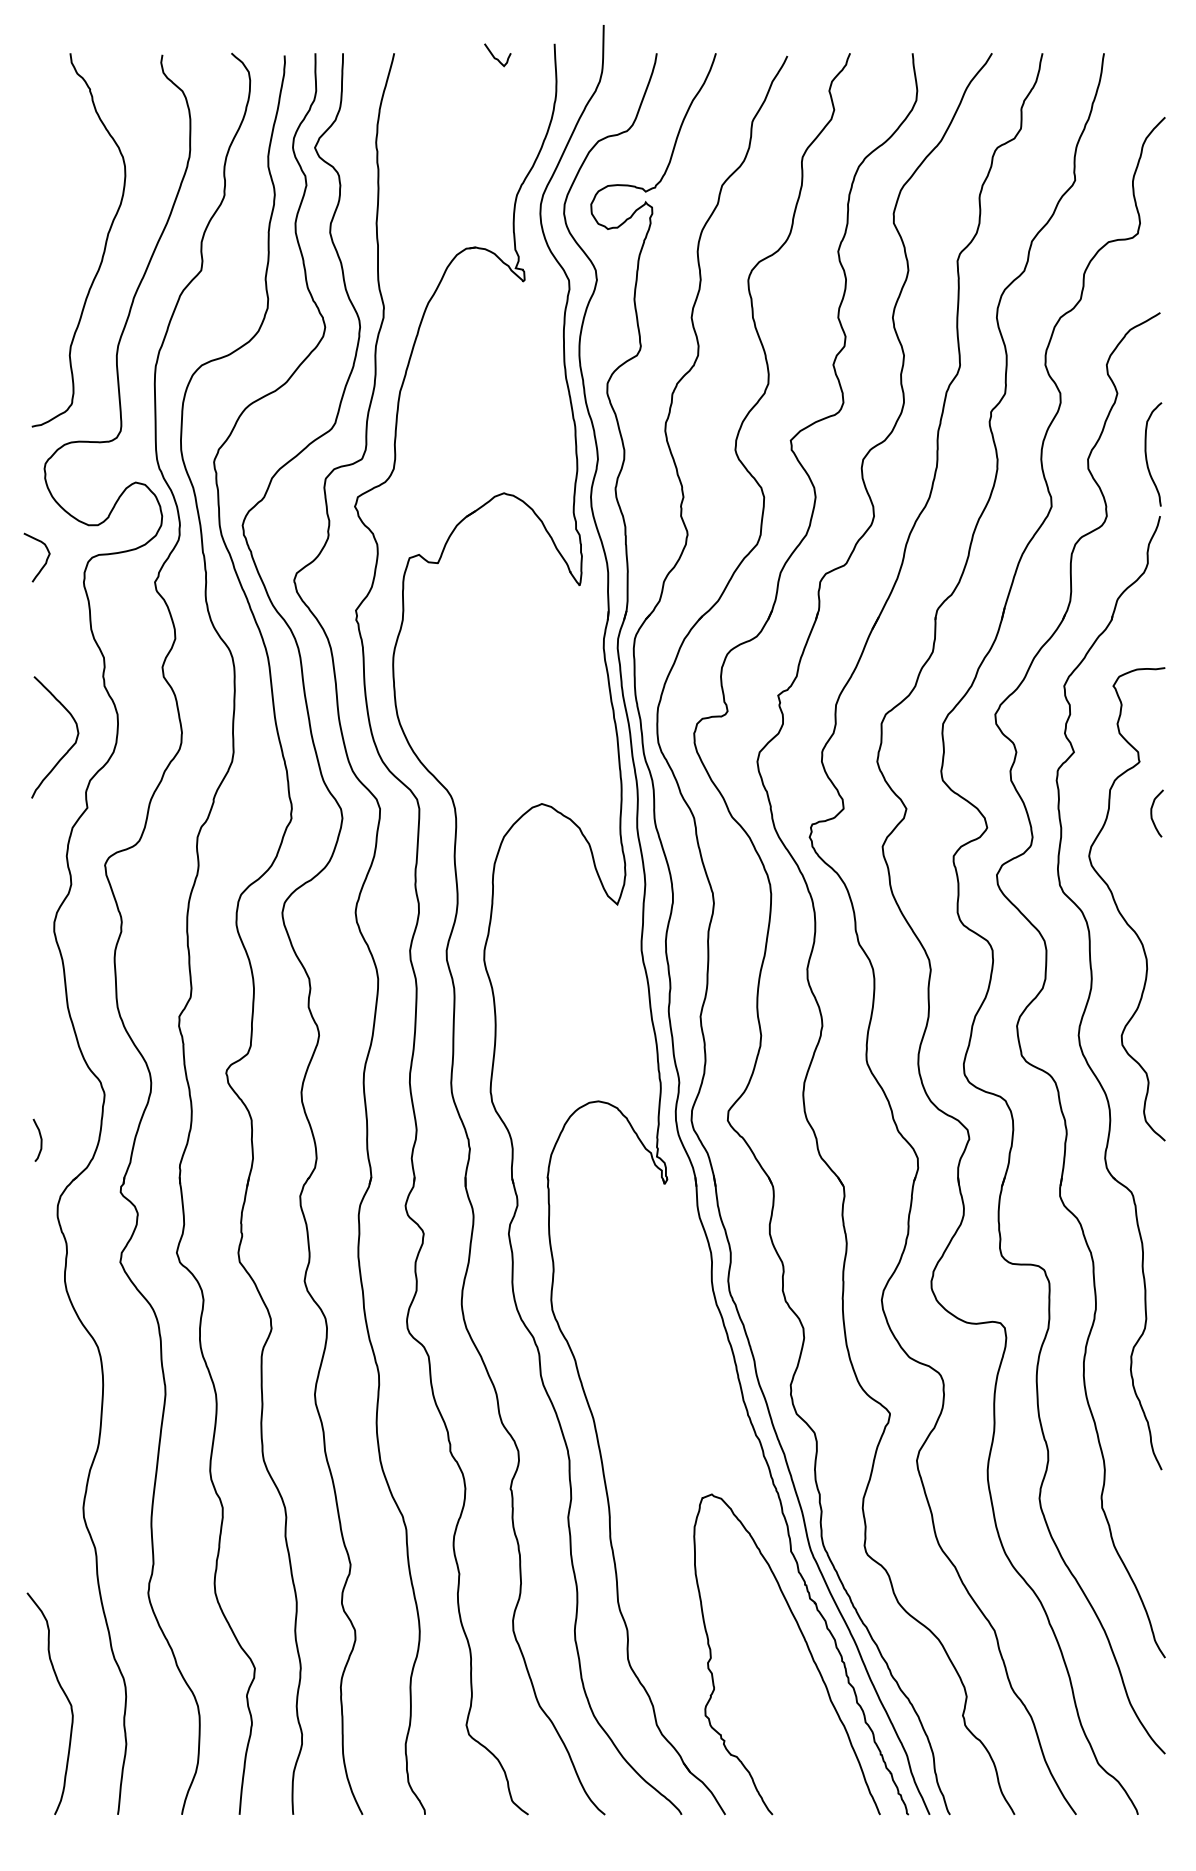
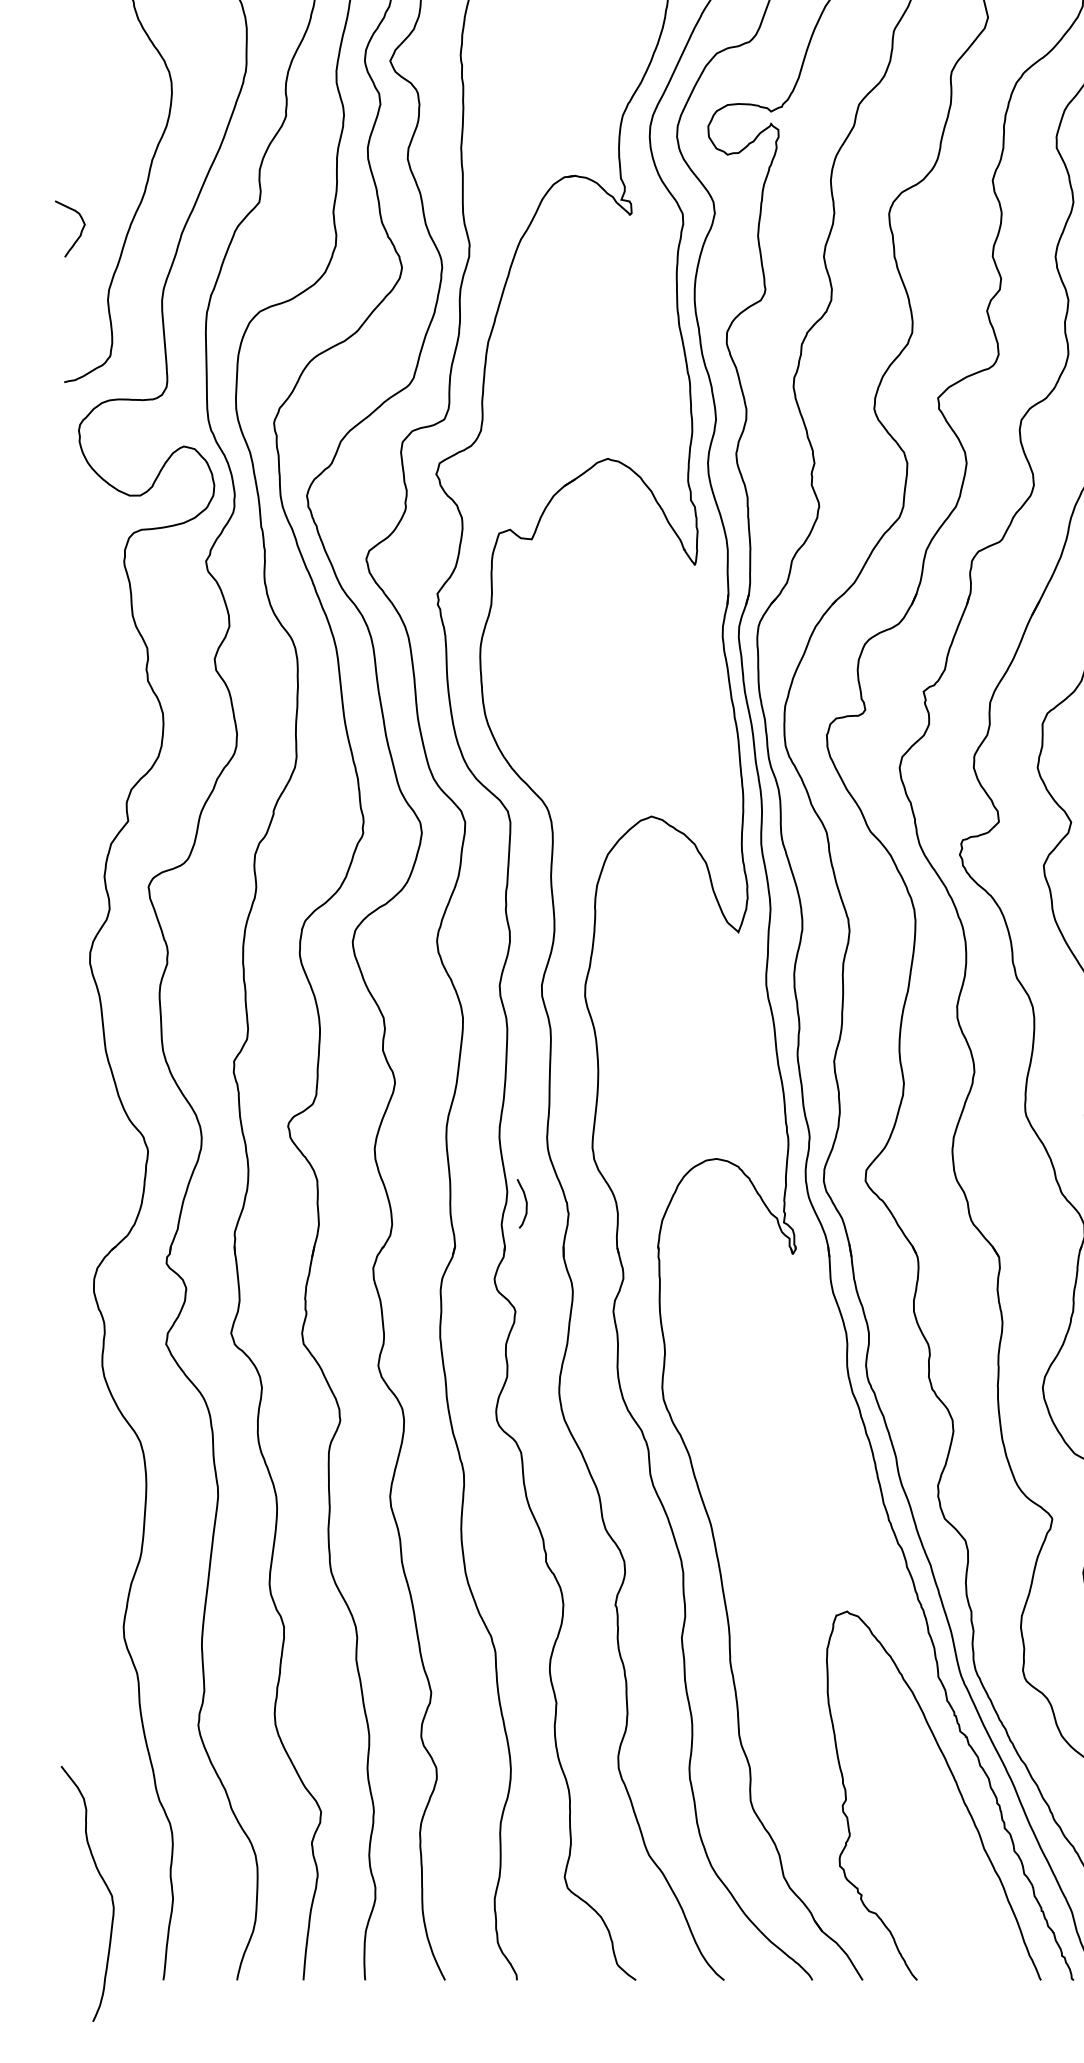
curve: (45, 560) -> (79, 232), moved
curve: (68, 749) -> (106, 753), removed
curve: (40, 1139) -> (525, 1202), moved
curve: (63, 1693) -> (103, 1882), moved

